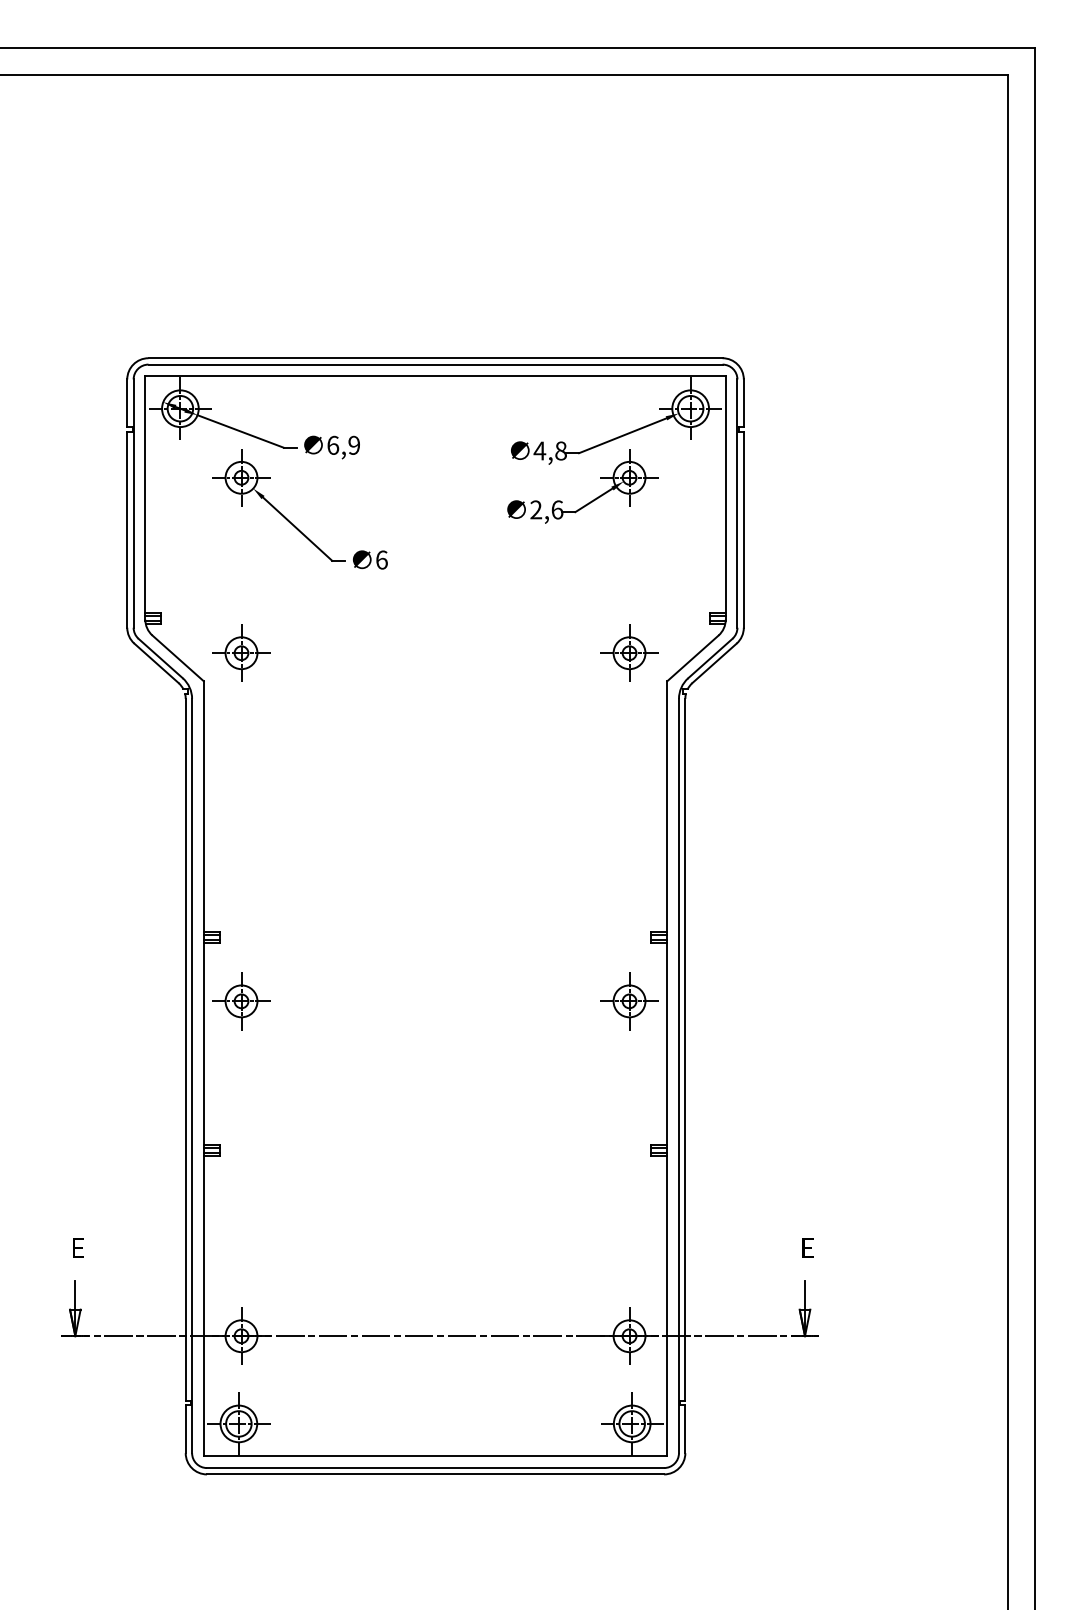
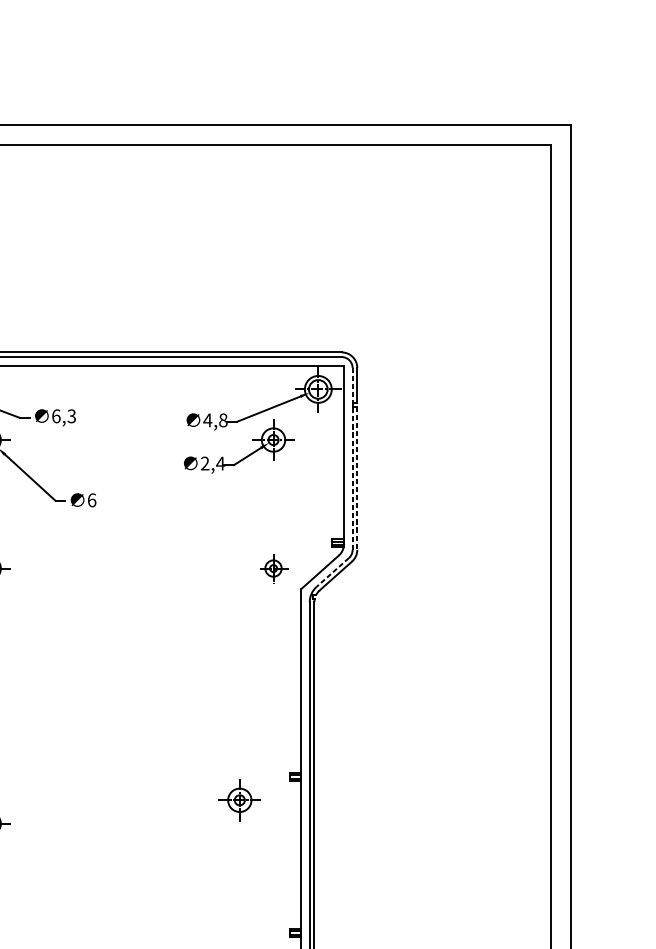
text: (353, 445) -> (71, 416), 6,9 -> 6,3
line: (737, 504) -> (352, 459), solid -> dashed
text: (557, 509) -> (220, 463), 2,6 -> 2,4
line: (743, 529) -> (357, 477), solid -> dashed
part: (629, 652) -> (273, 568), size x0.7
line: (710, 658) -> (332, 572), solid -> dashed
part: (629, 1001) -> (239, 800), moved

